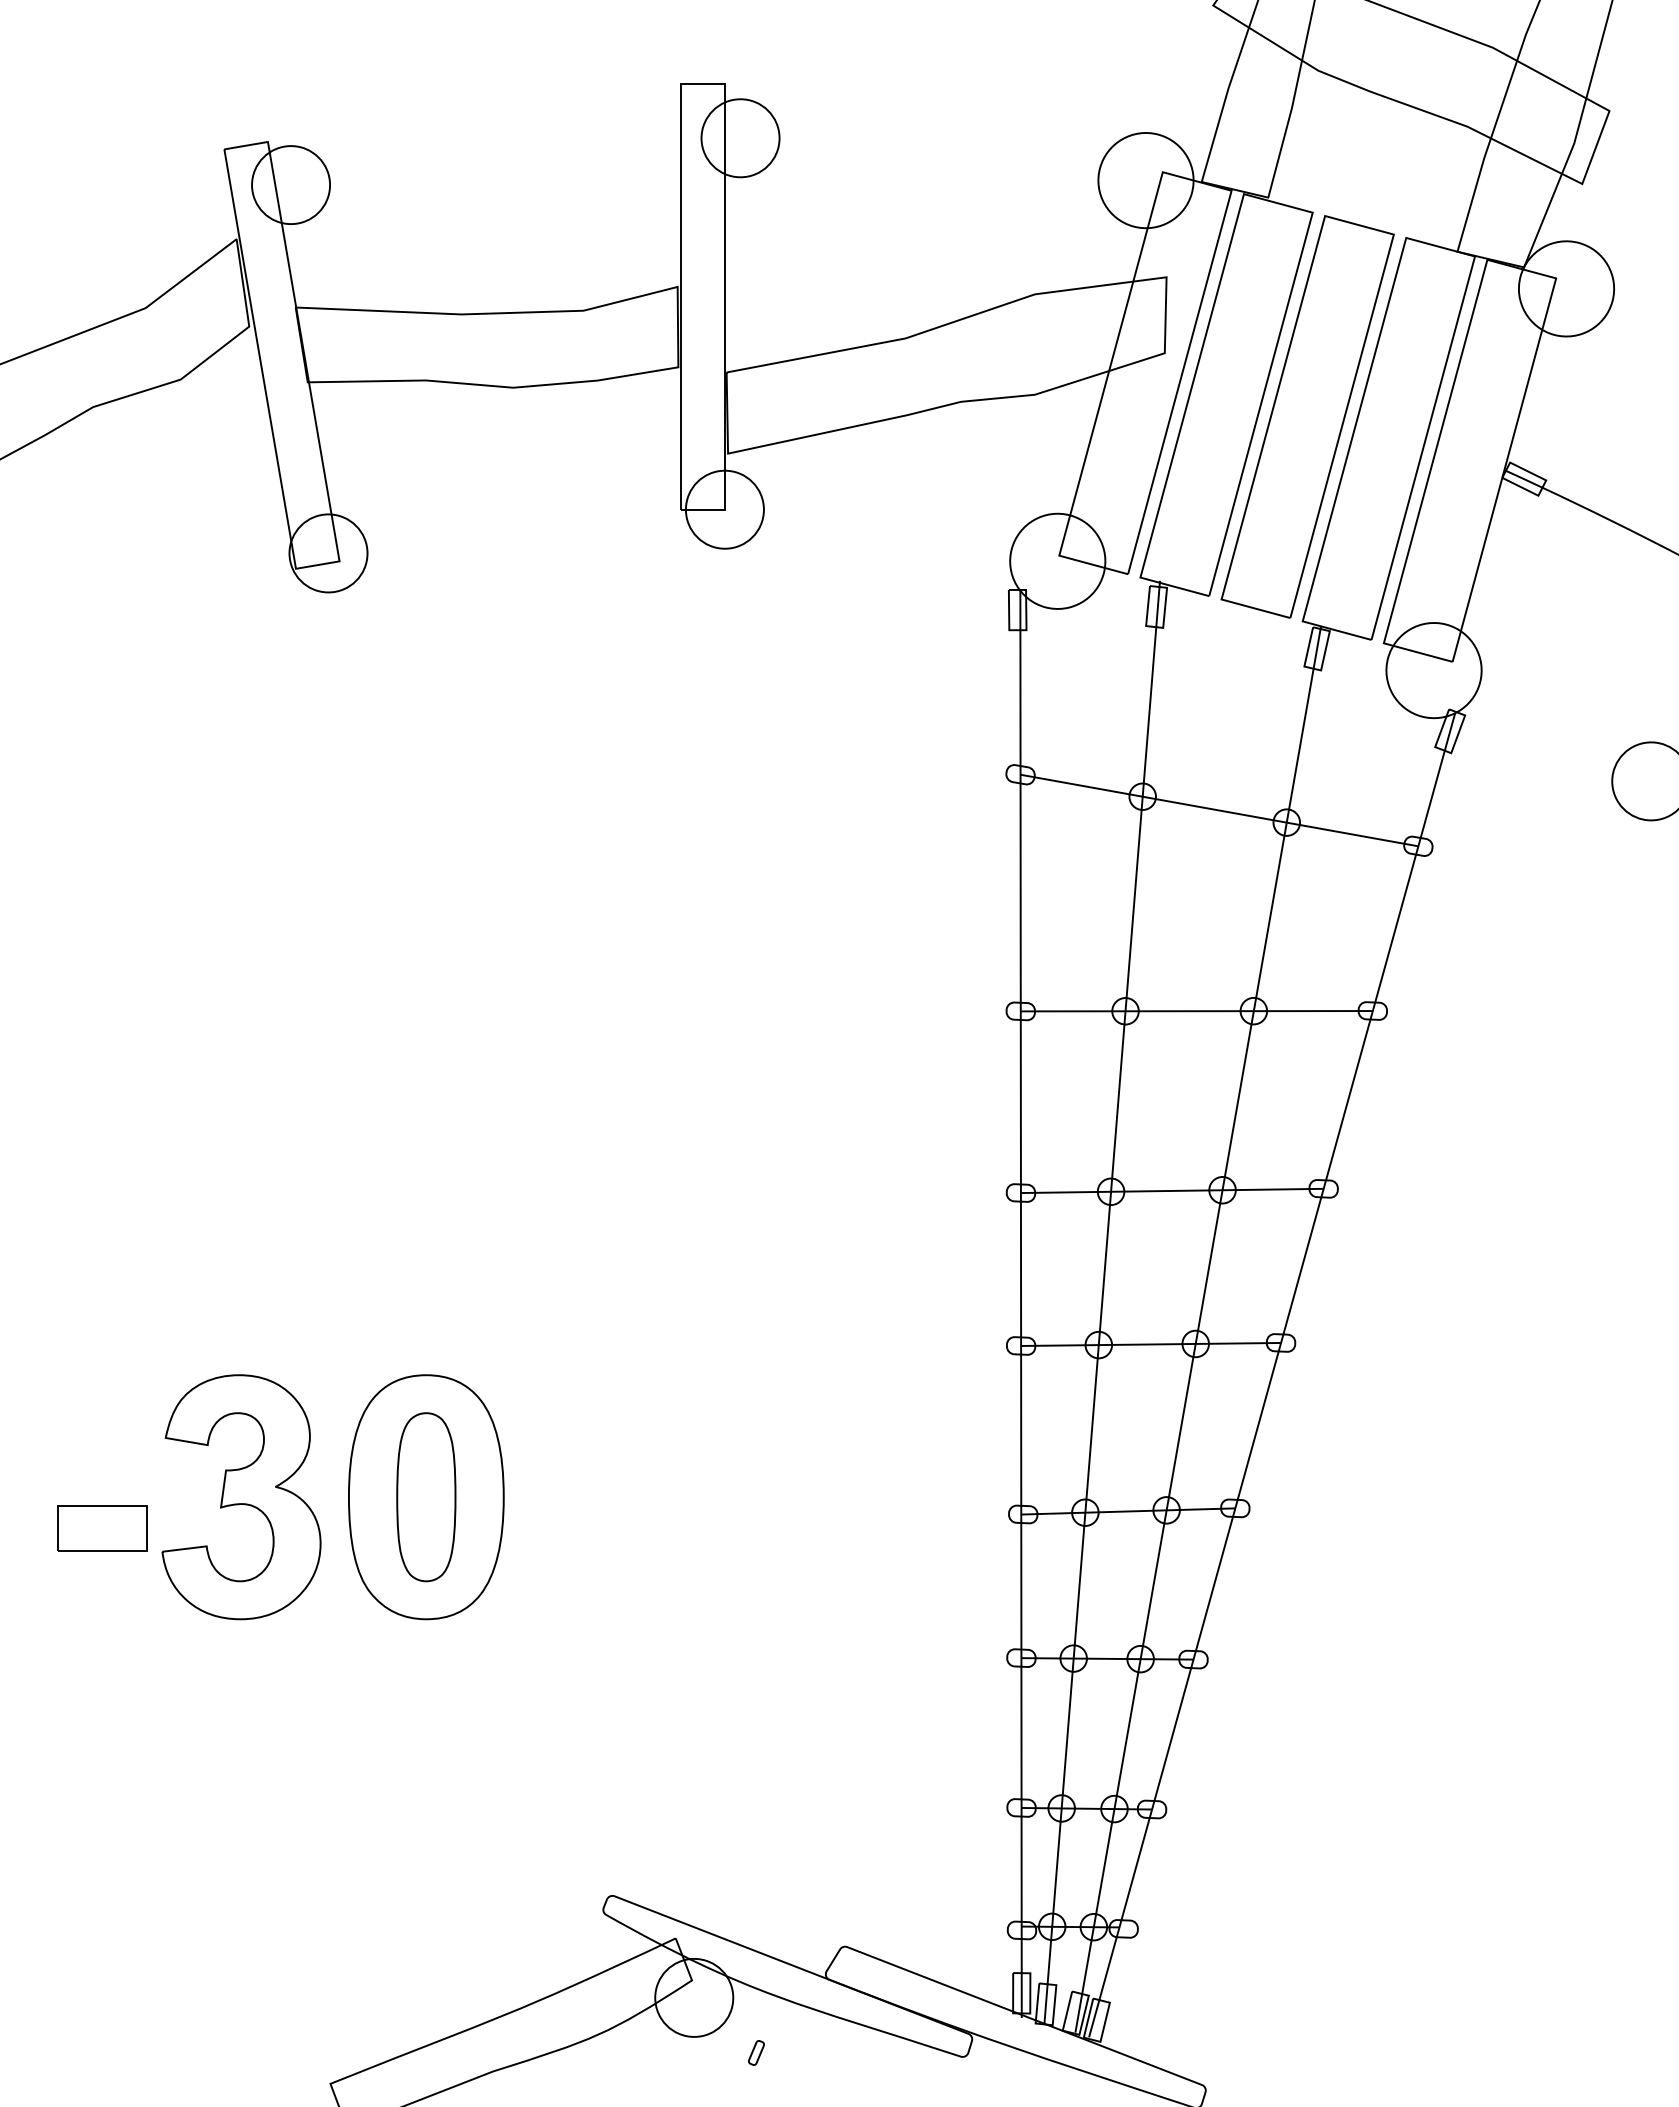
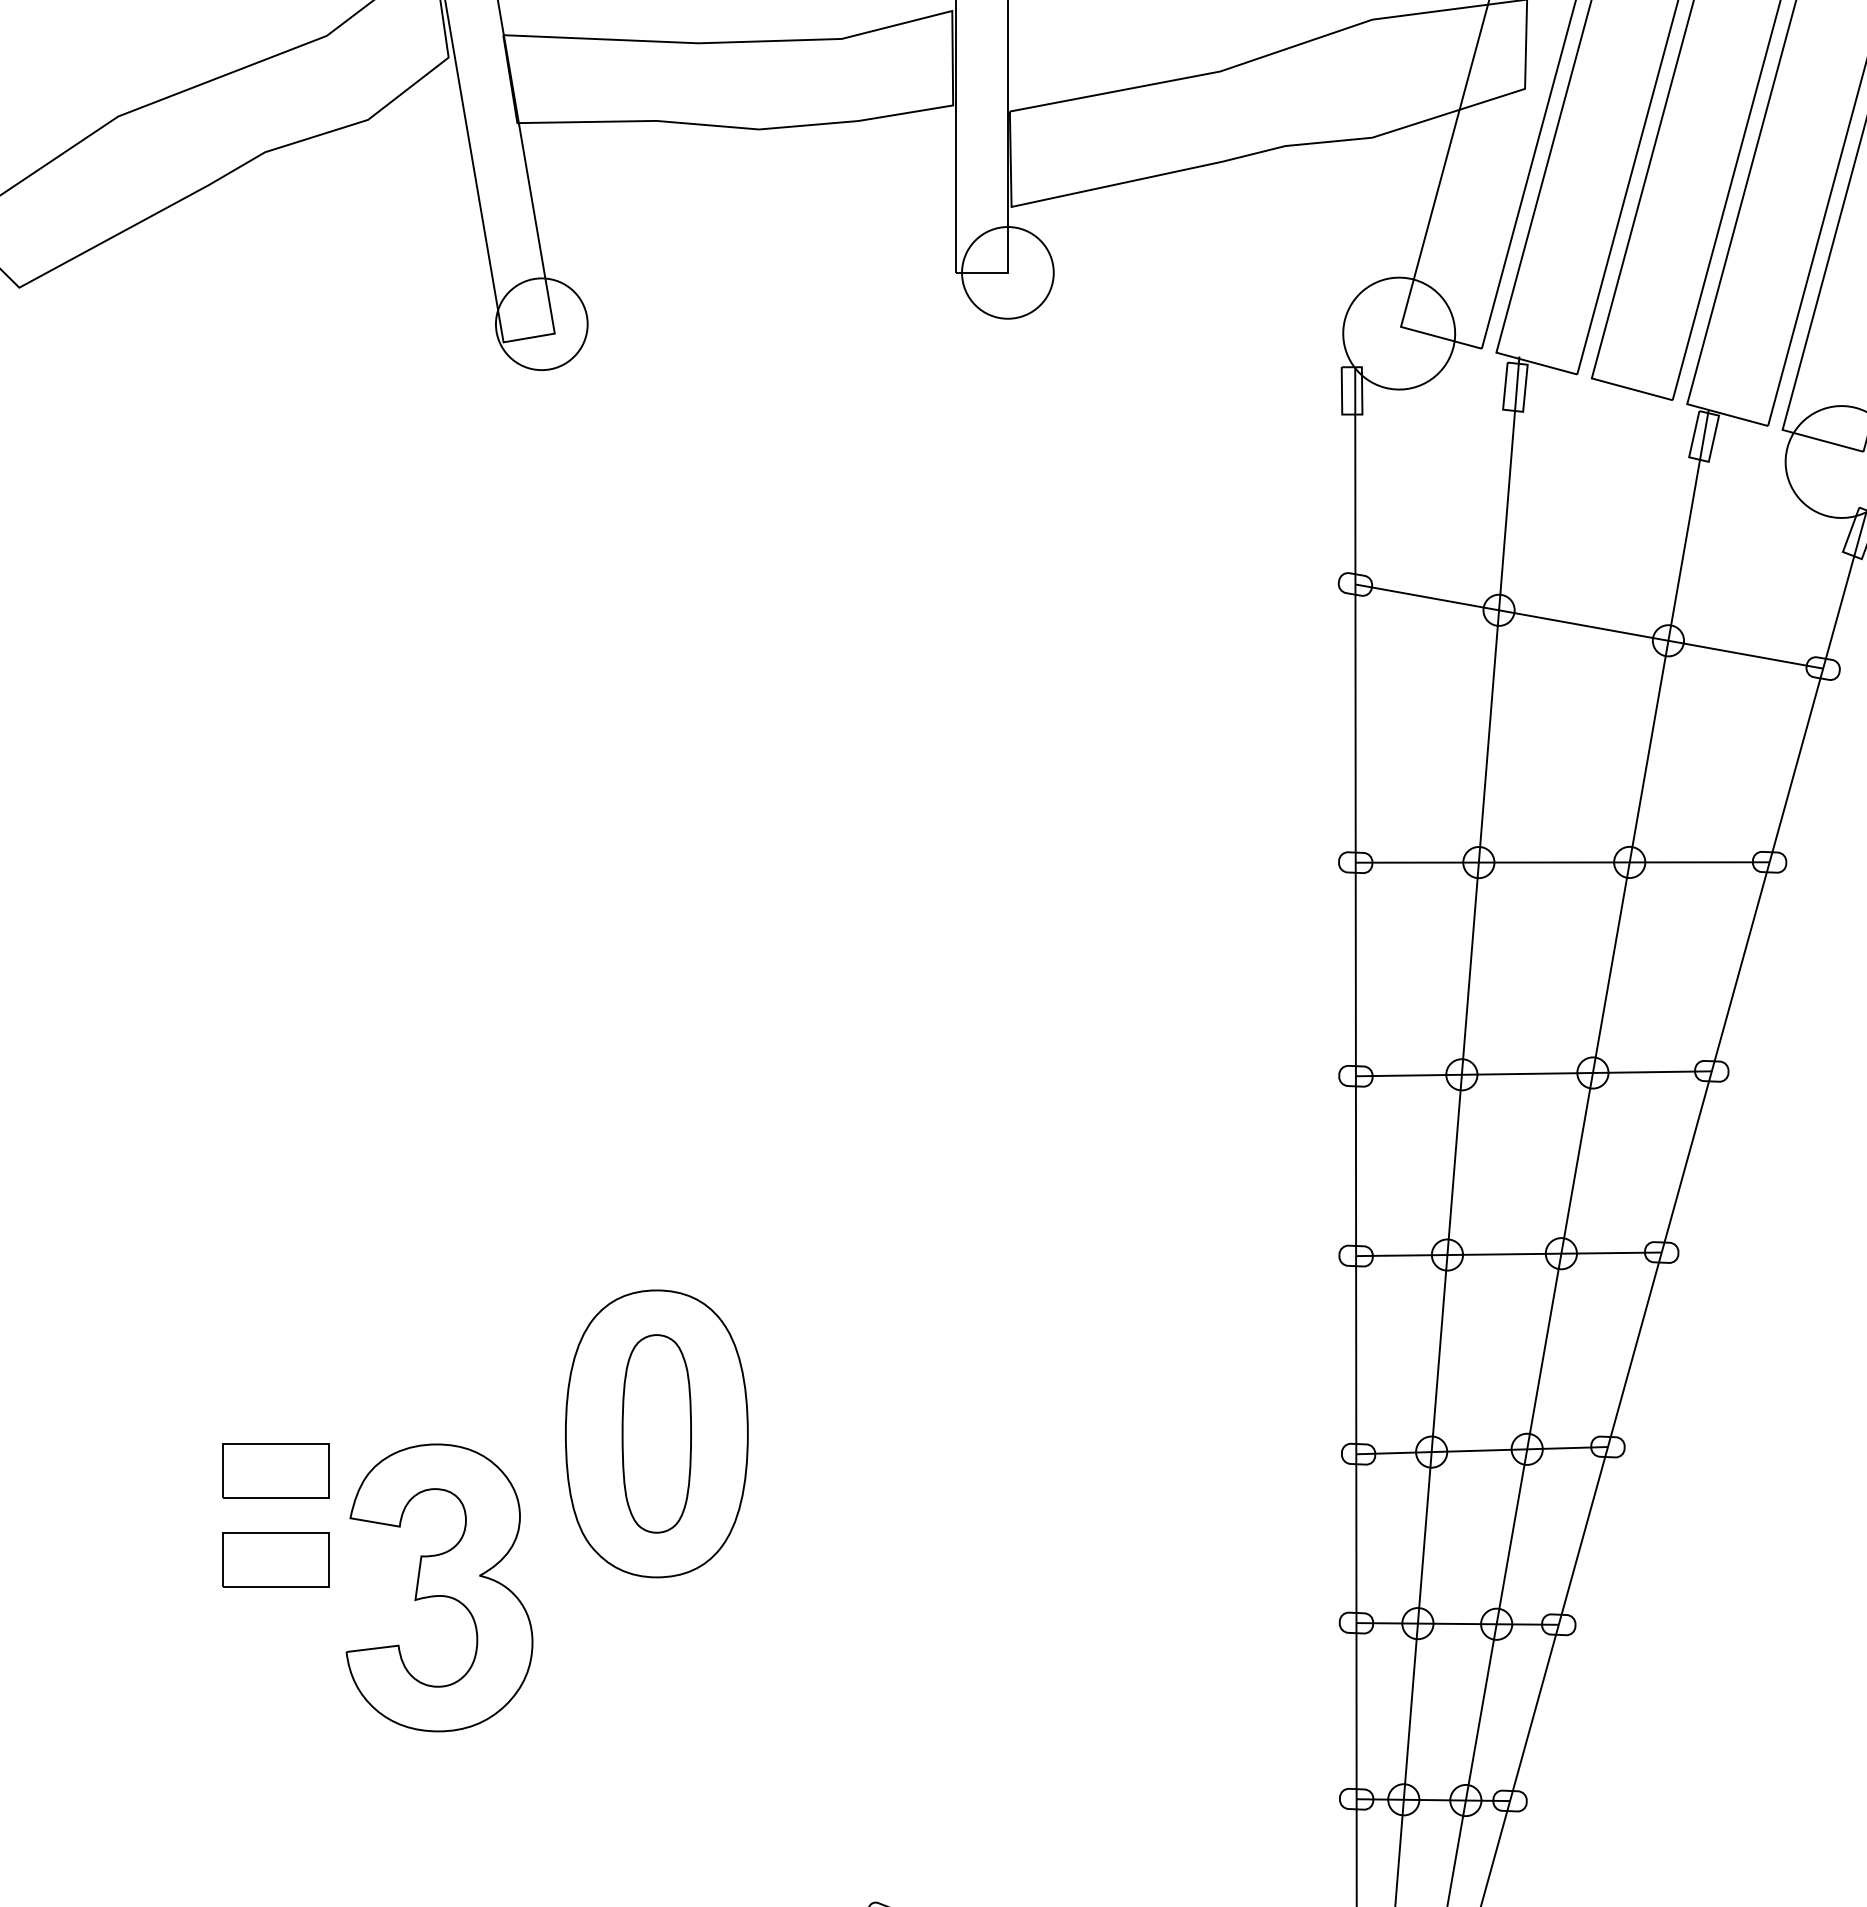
part: (241, 1497) -> (439, 1588), moved
part: (102, 1604) -> (276, 1560), added

